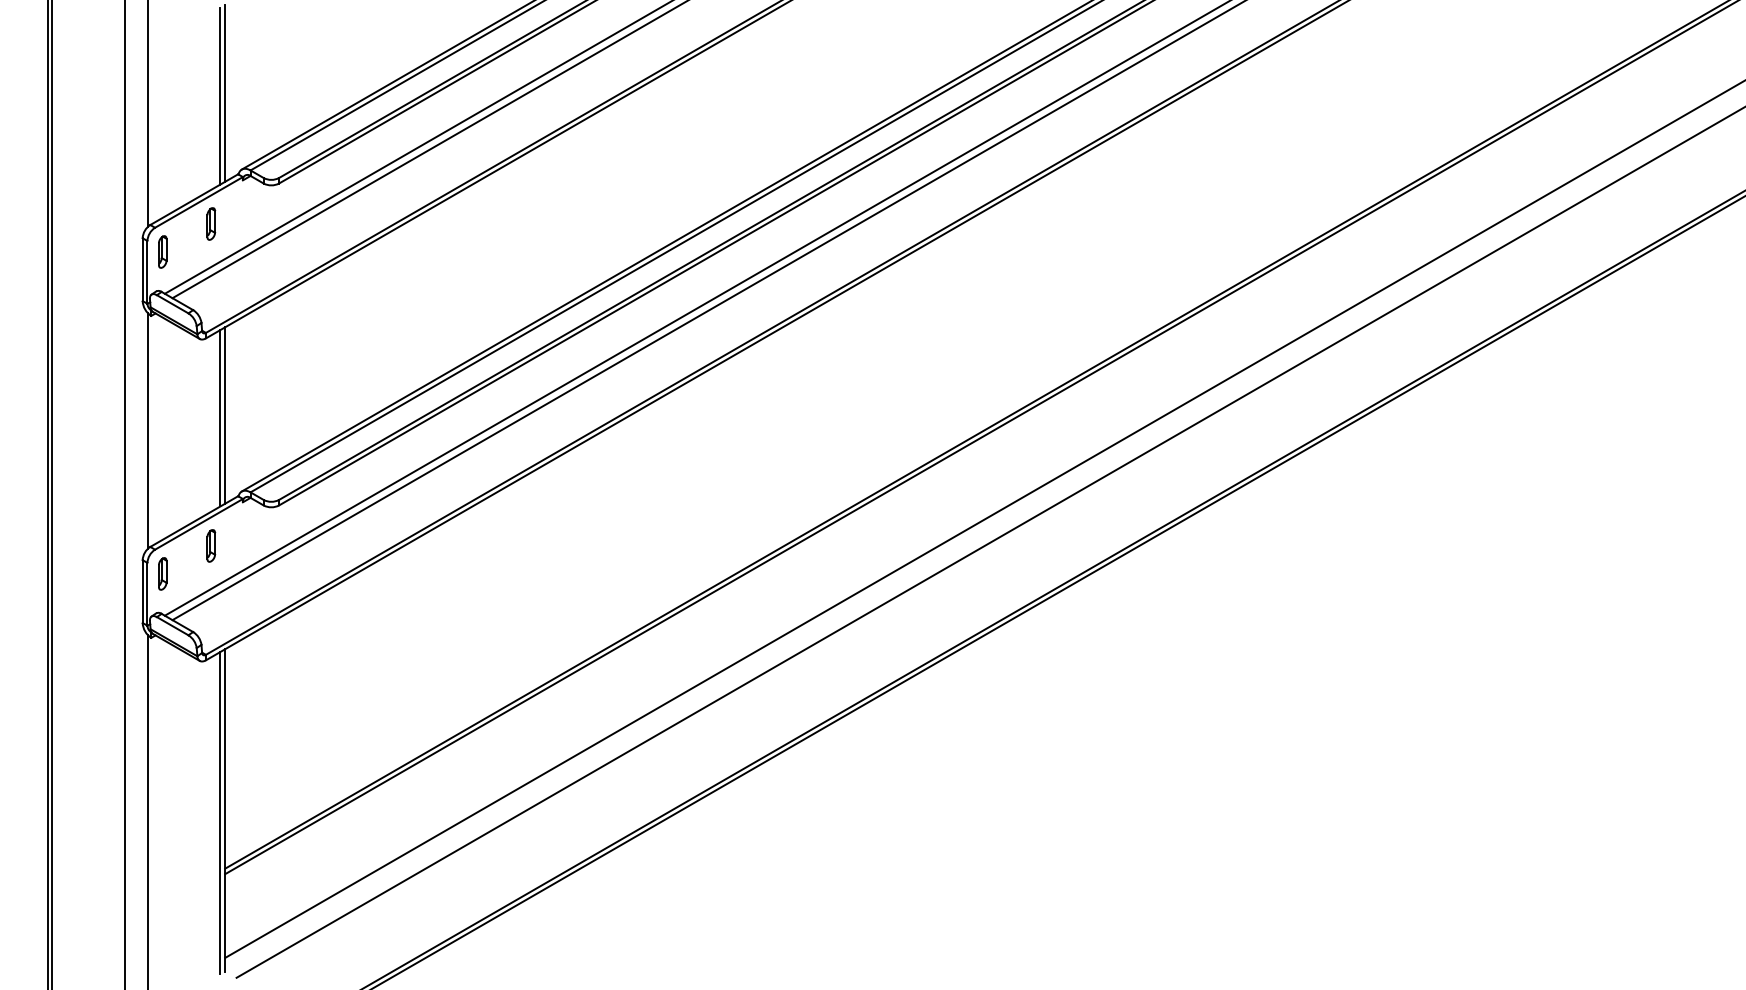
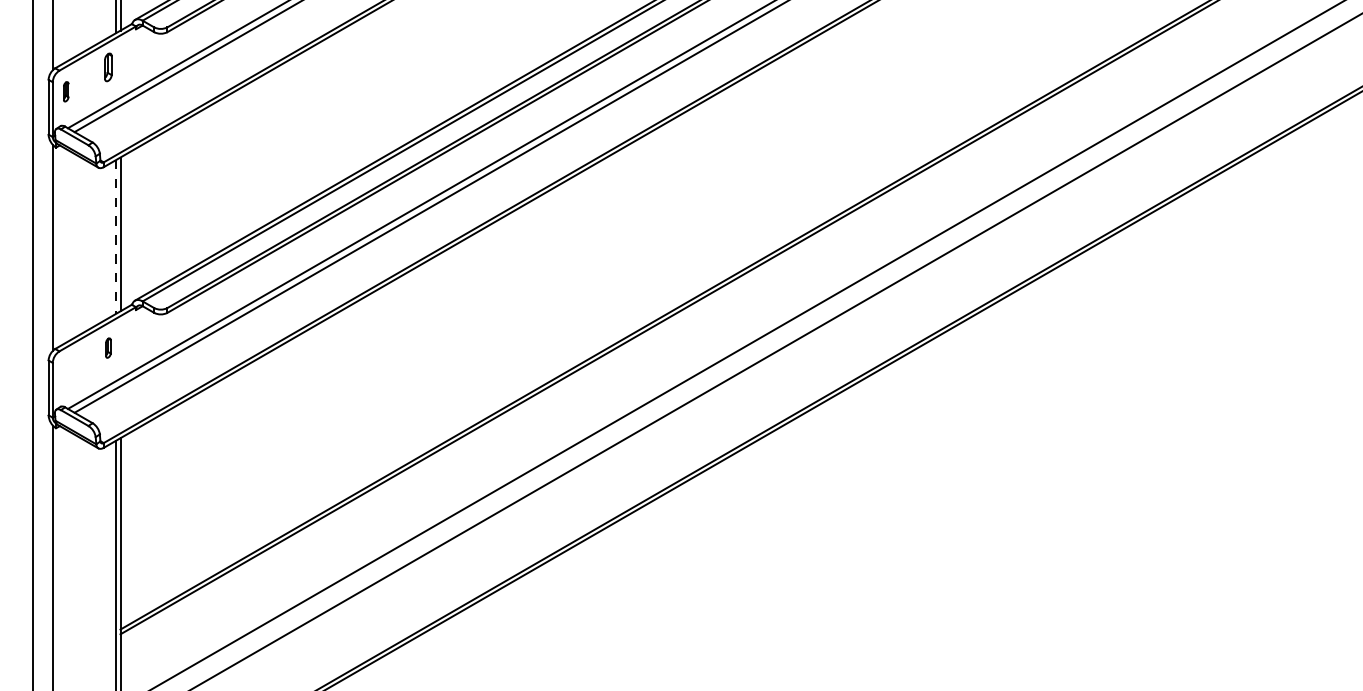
part: (162, 251) -> (65, 91), size x0.7
line: (220, 418) -> (116, 237), solid -> dashed
part: (211, 545) -> (108, 347), size x0.7
part: (162, 573) -> (65, 372), removed

